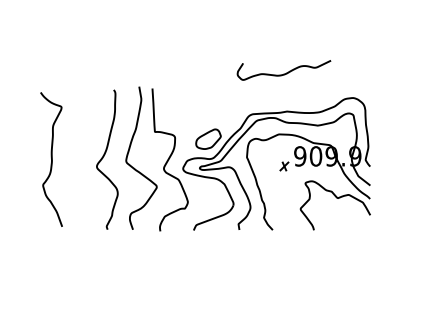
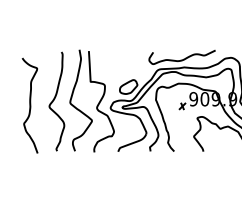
curve: (283, 73) -> (181, 59), moved
curve: (51, 159) -> (30, 105), moved

